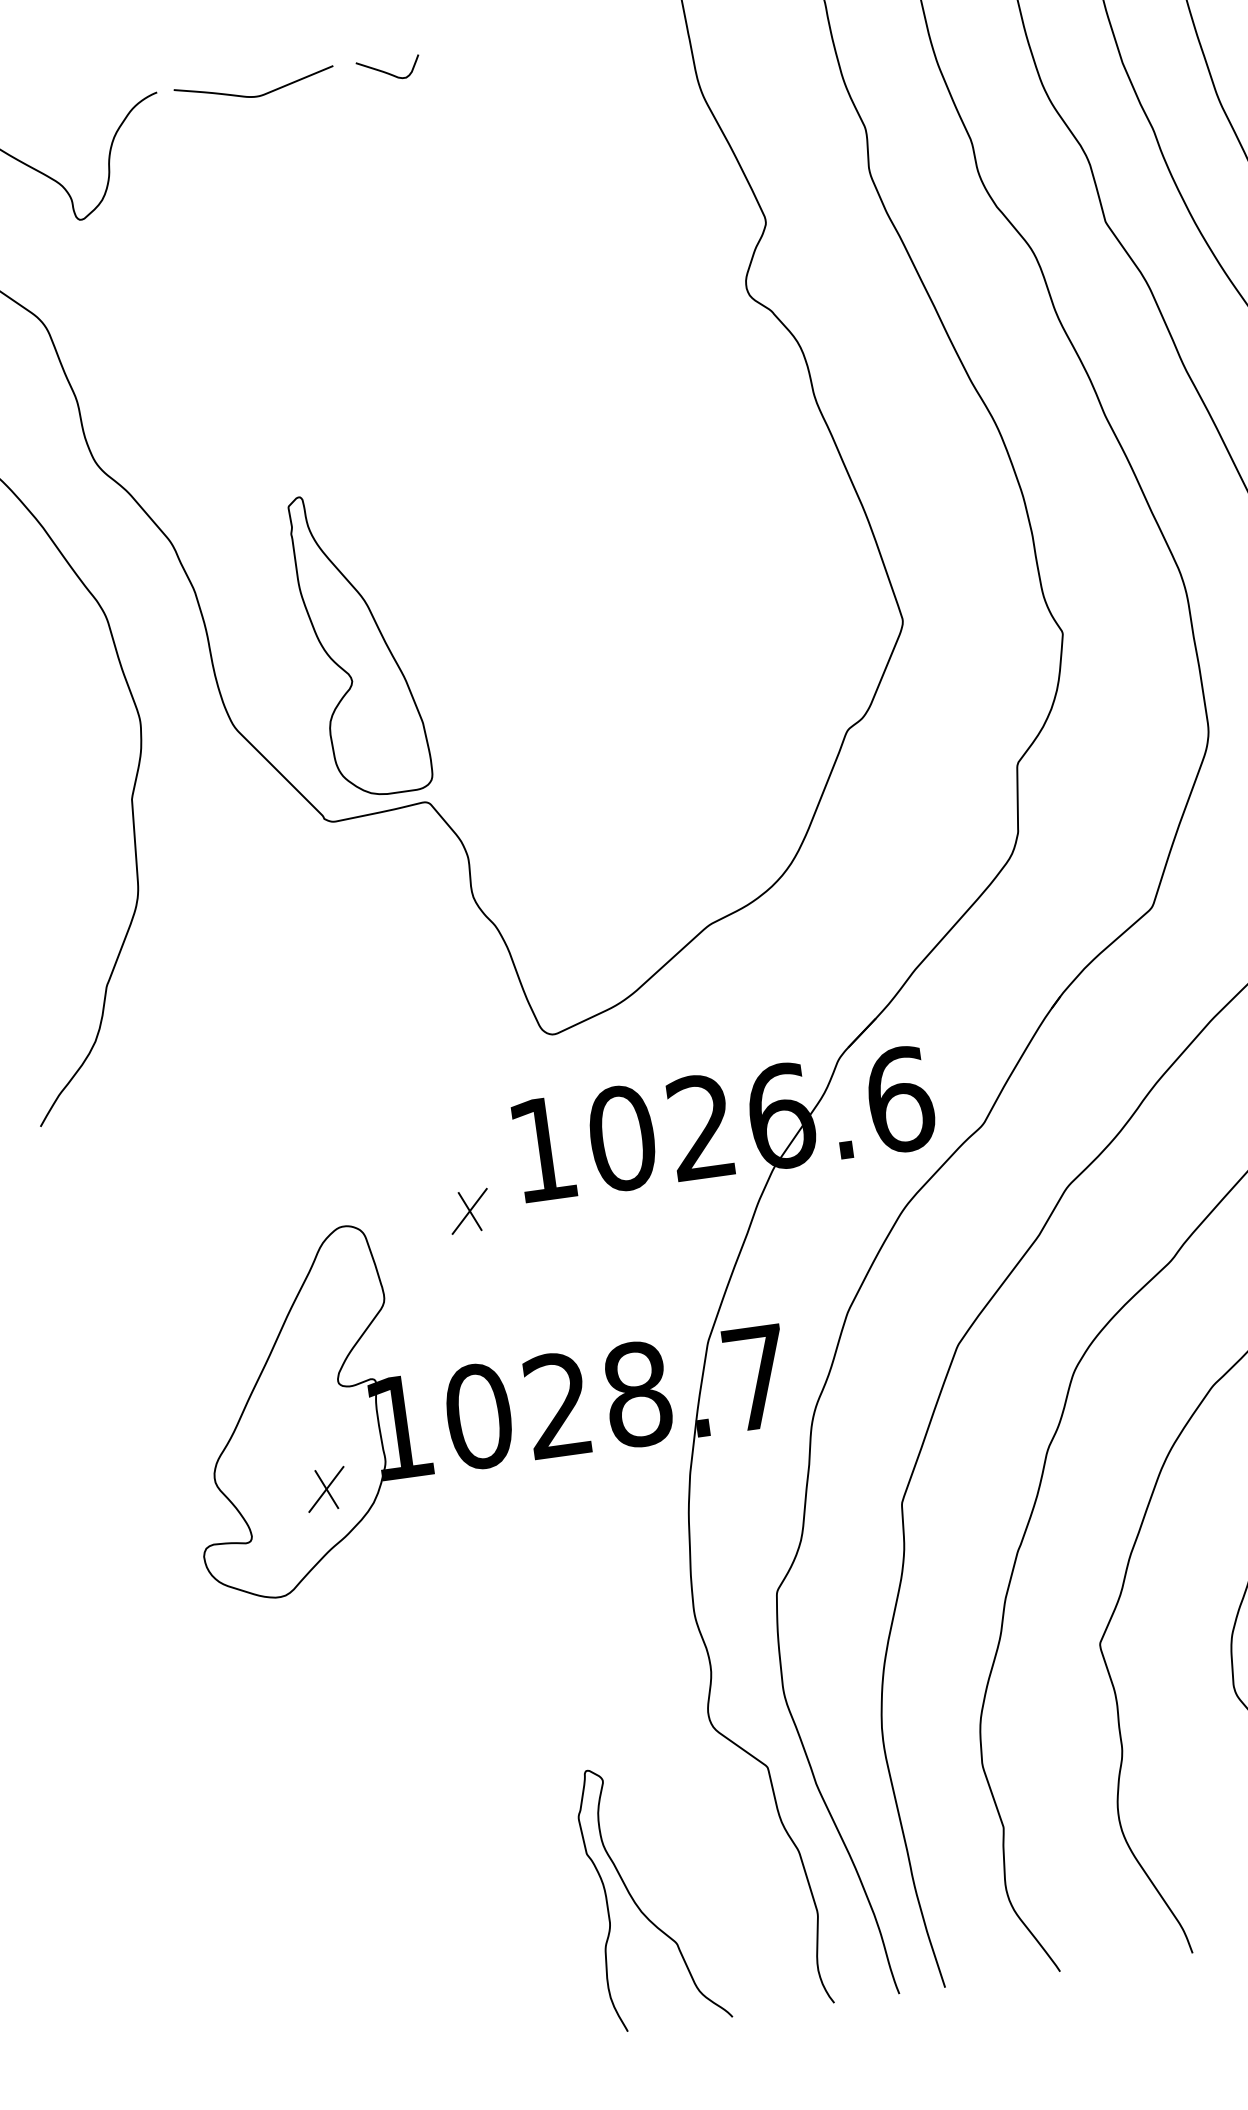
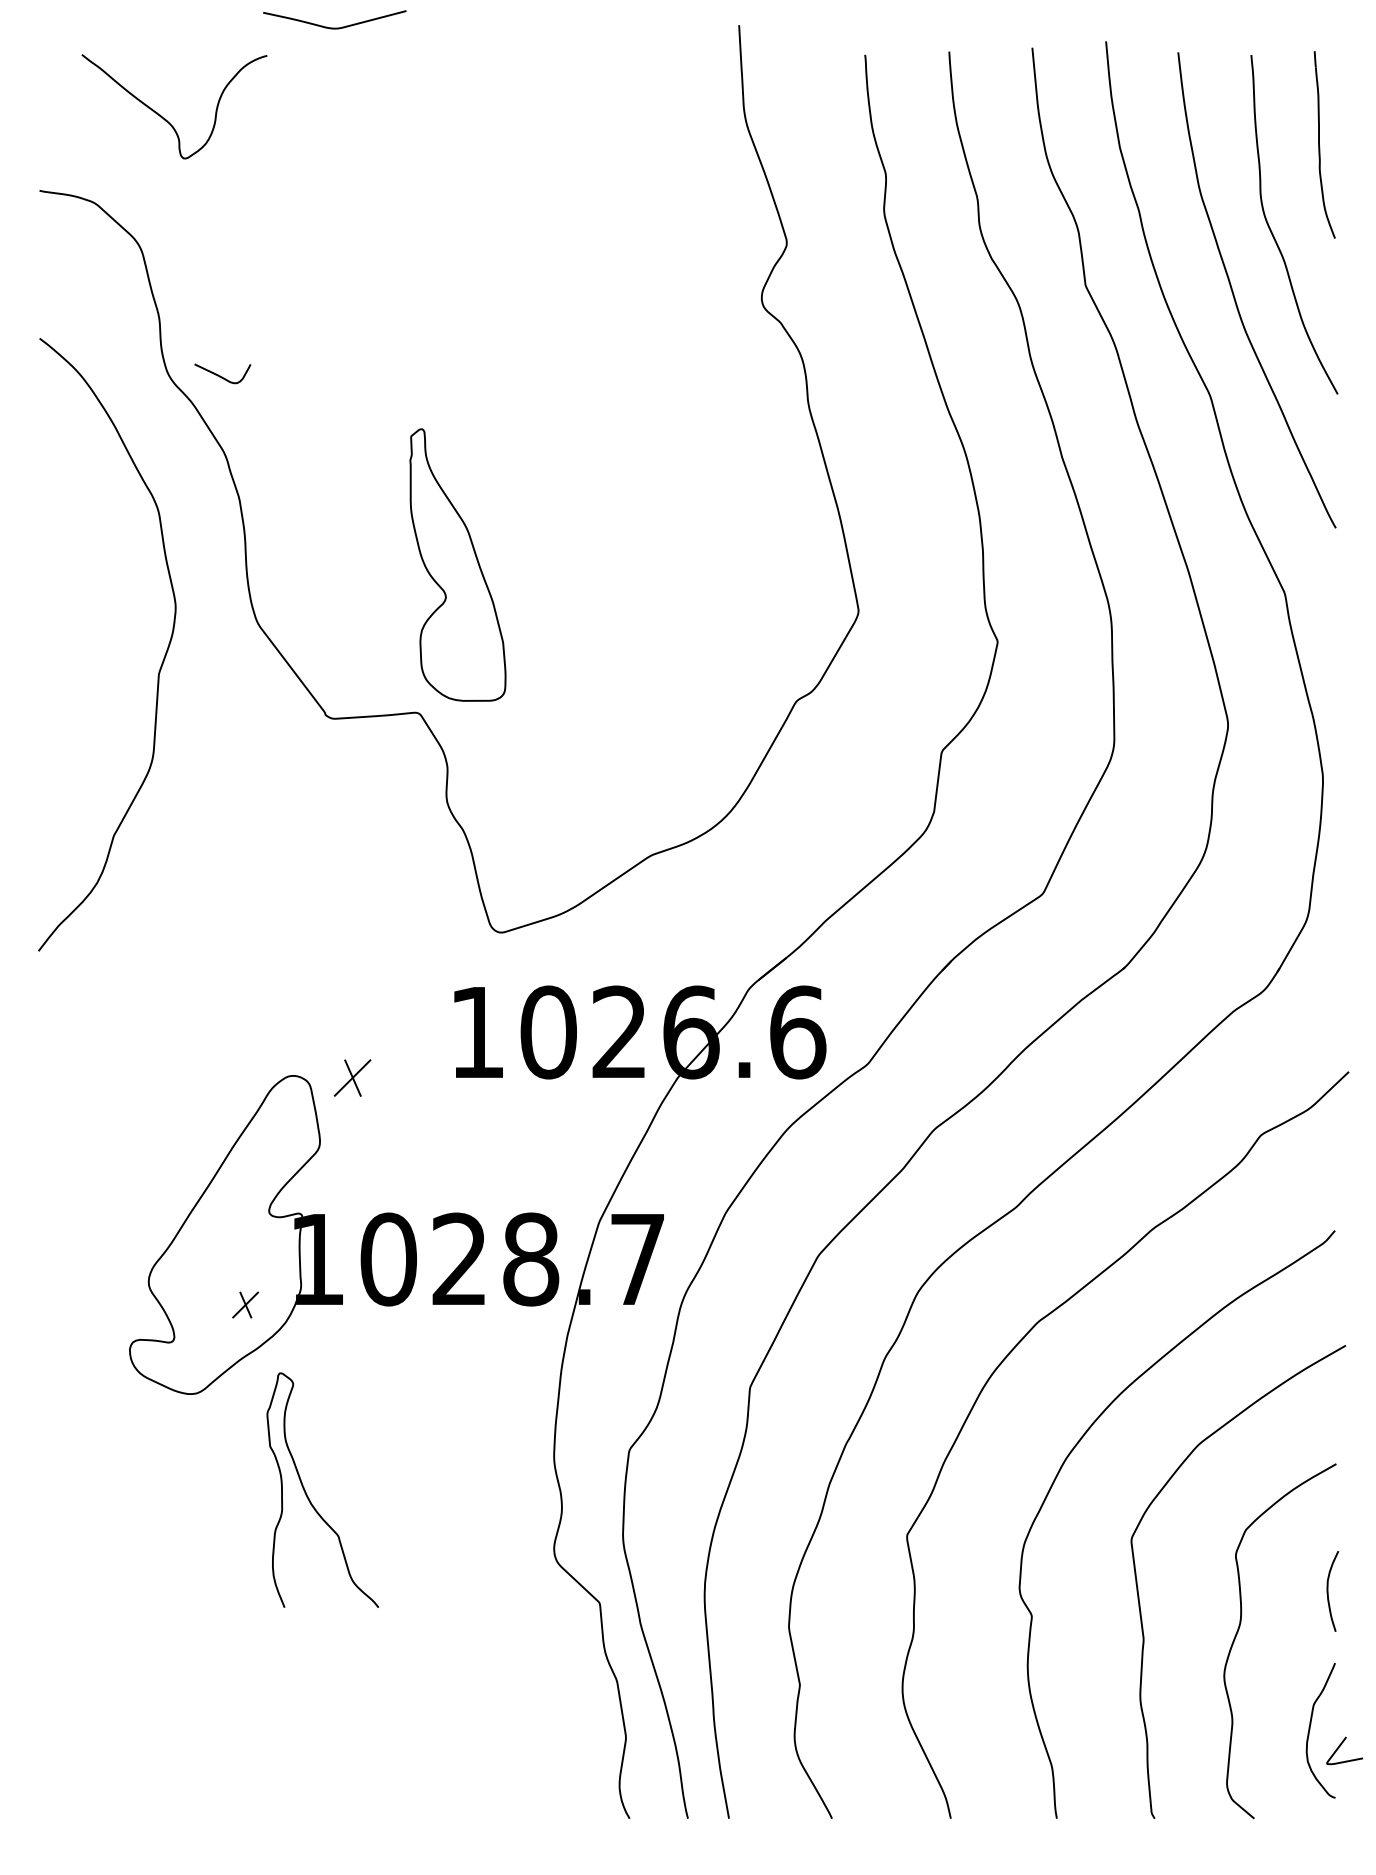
curve: (386, 71) -> (220, 375), moved
curve: (255, 95) -> (334, 27), moved
part: (359, 642) -> (457, 564), moved
part: (469, 1210) -> (352, 1077), moved
part: (326, 1488) -> (245, 1304), size x0.7
curve: (637, 1903) -> (308, 1496), moved

